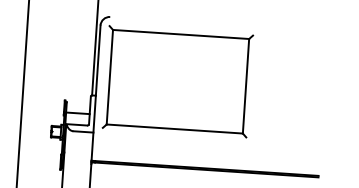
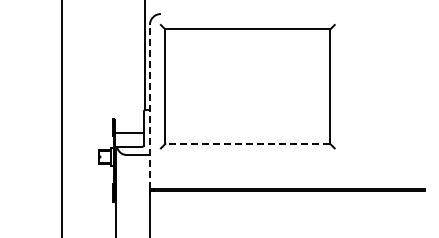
line: (95, 93) -> (149, 107), solid -> dashed
line: (174, 128) -> (247, 143), solid -> dashed

